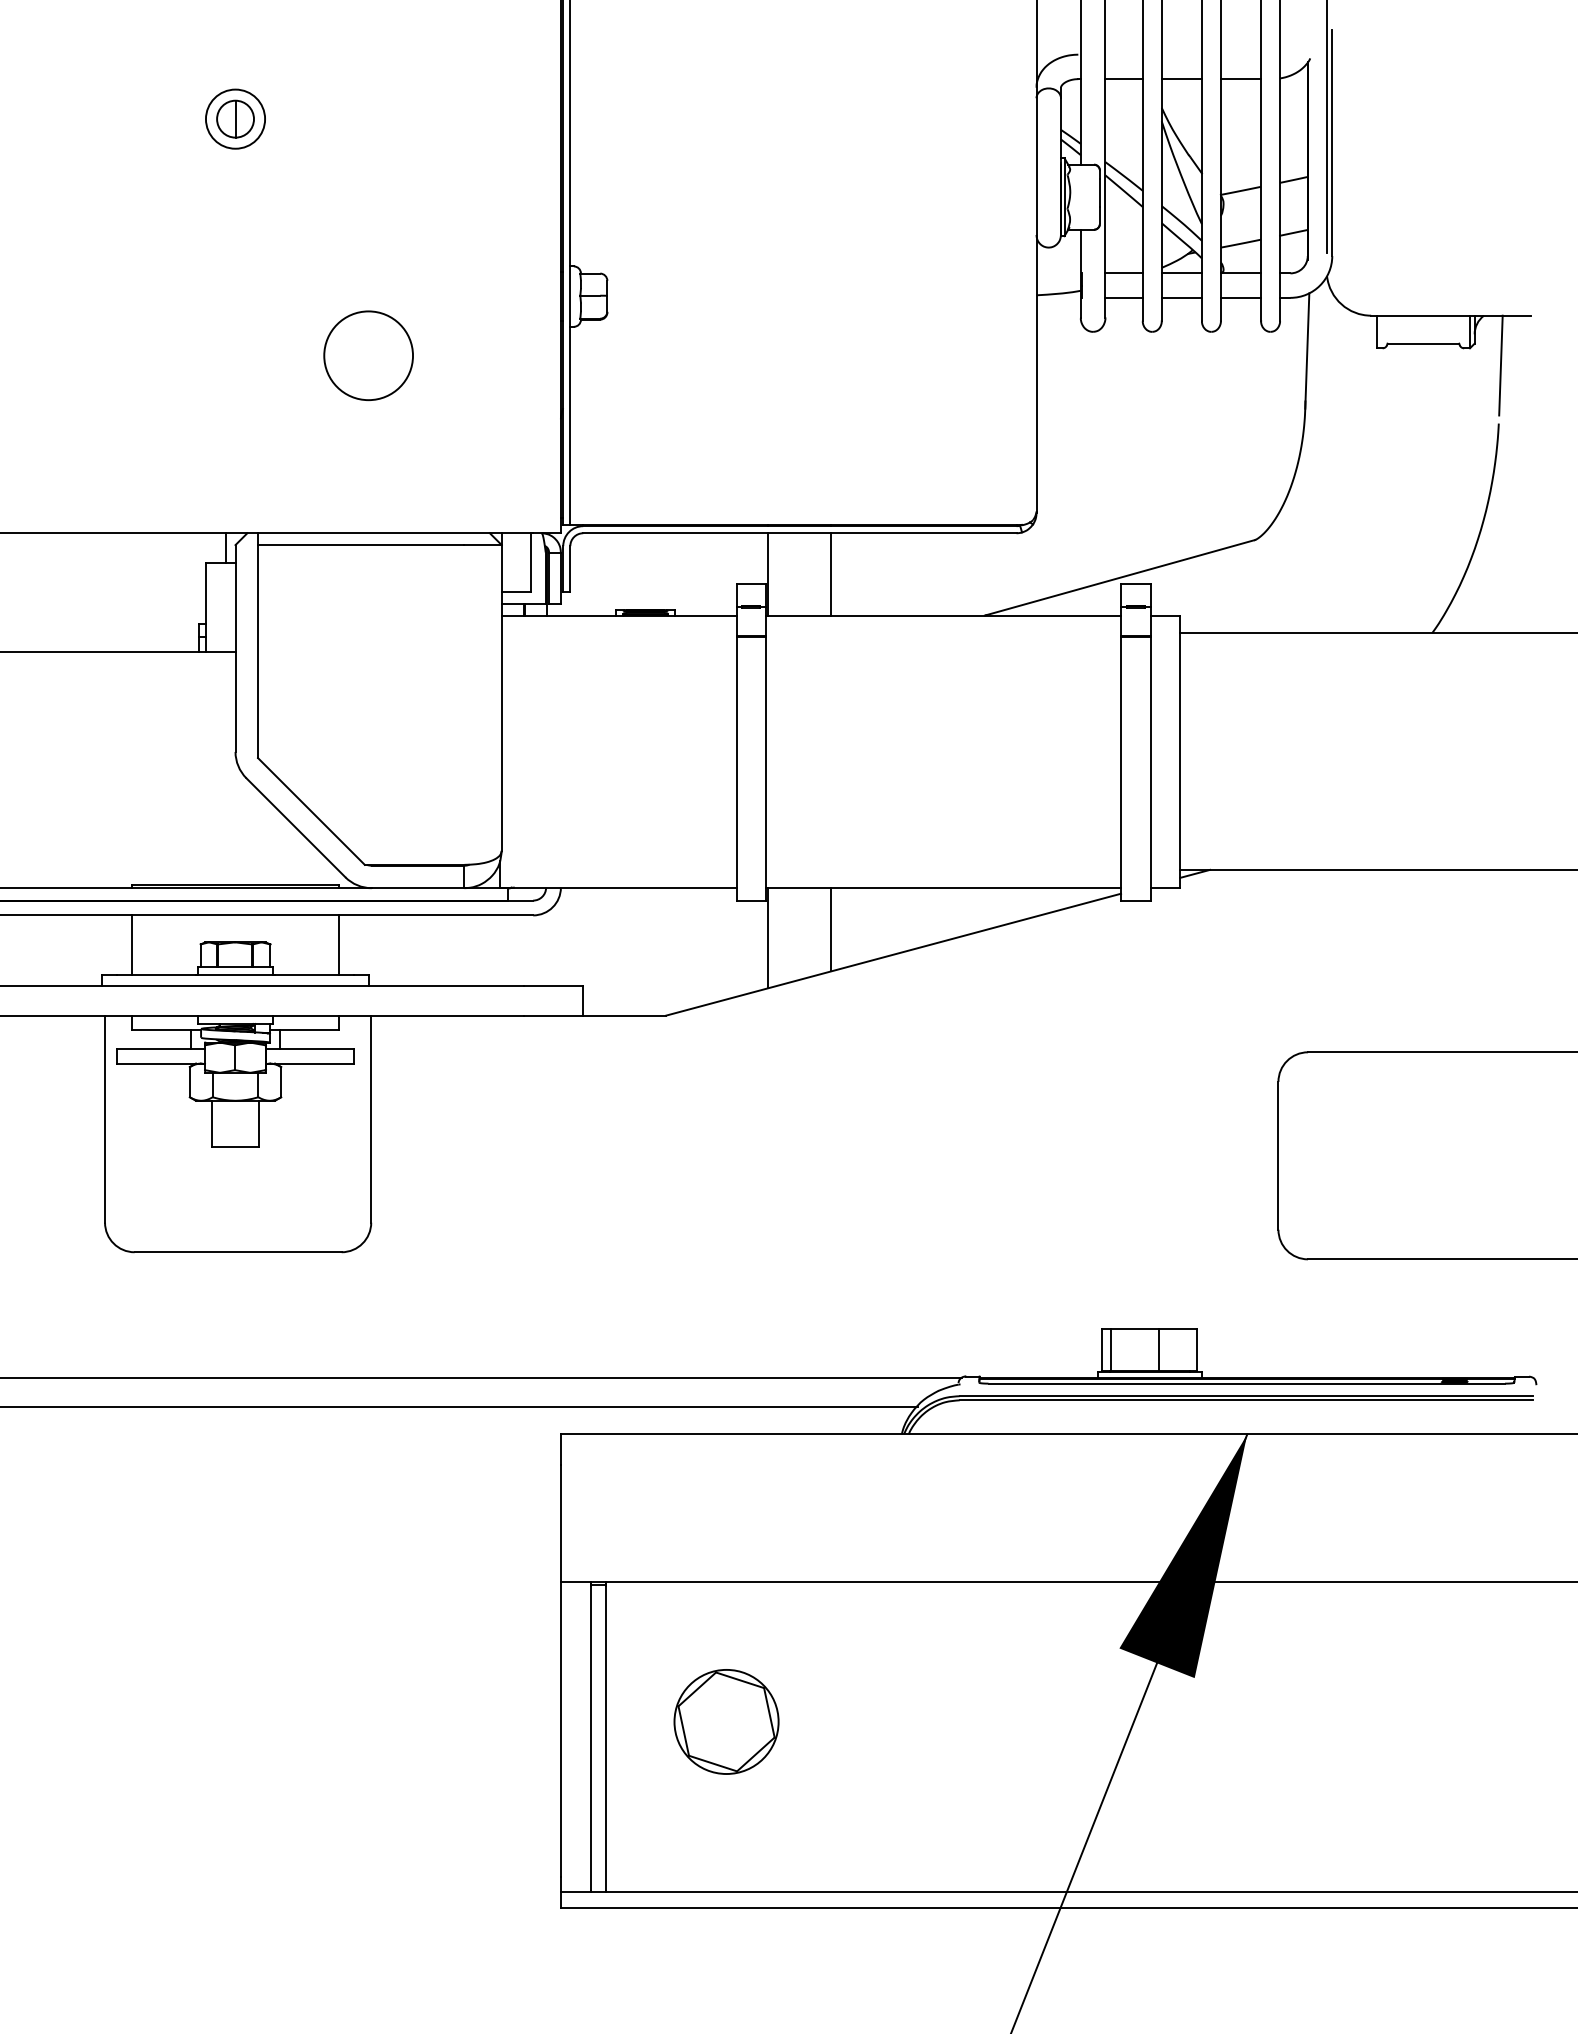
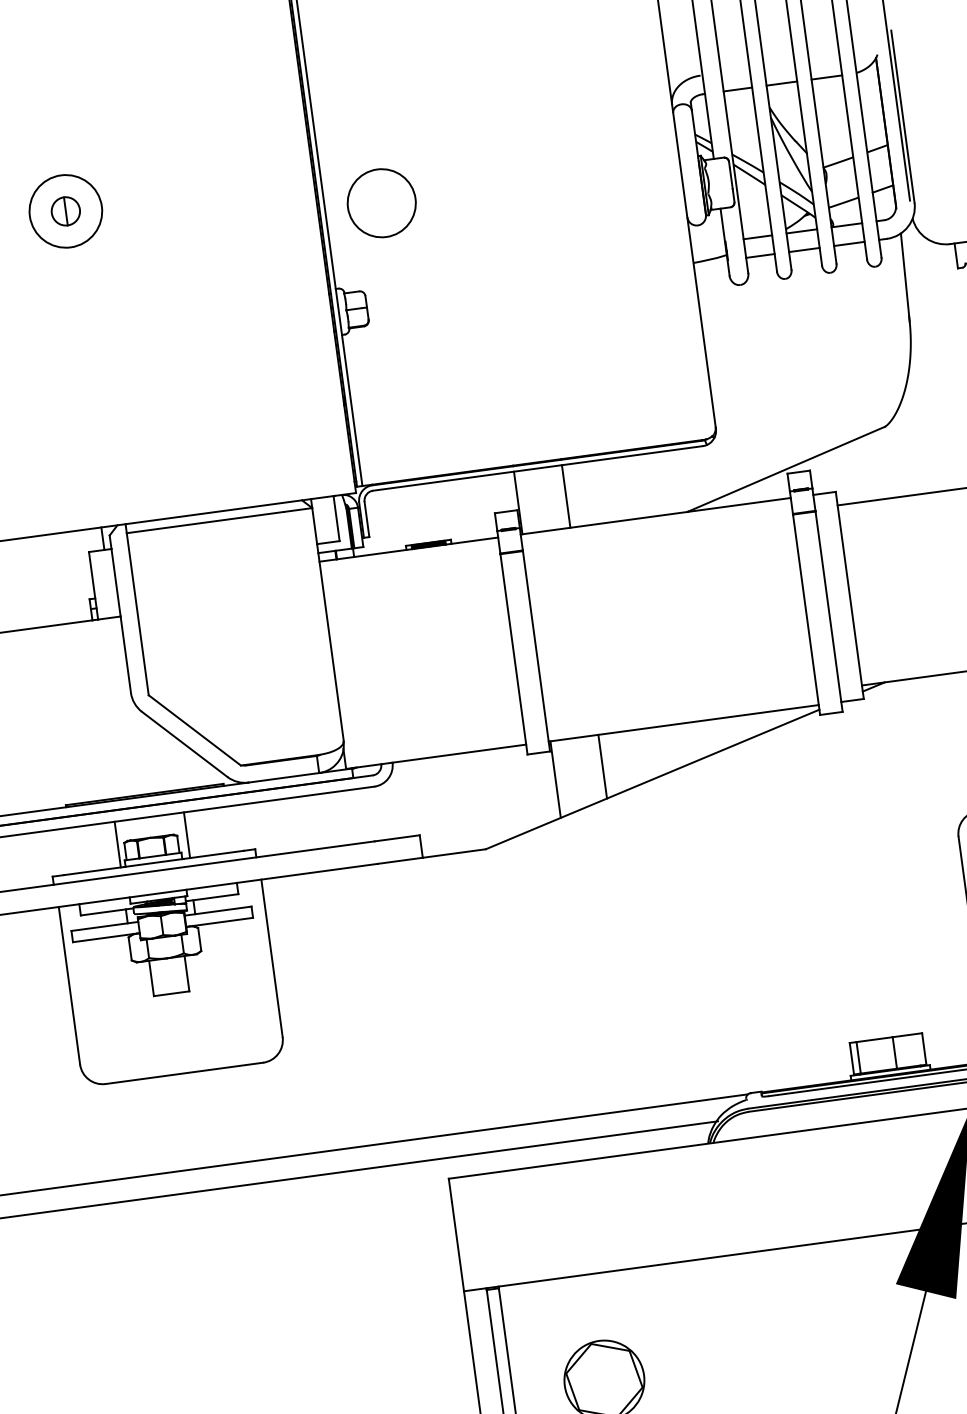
circle: (235, 118) -> (65, 210), size x1.6
circle: (368, 355) -> (381, 203), moved
line: (132, 945) -> (118, 844), moved
line: (339, 945) -> (187, 835), moved

